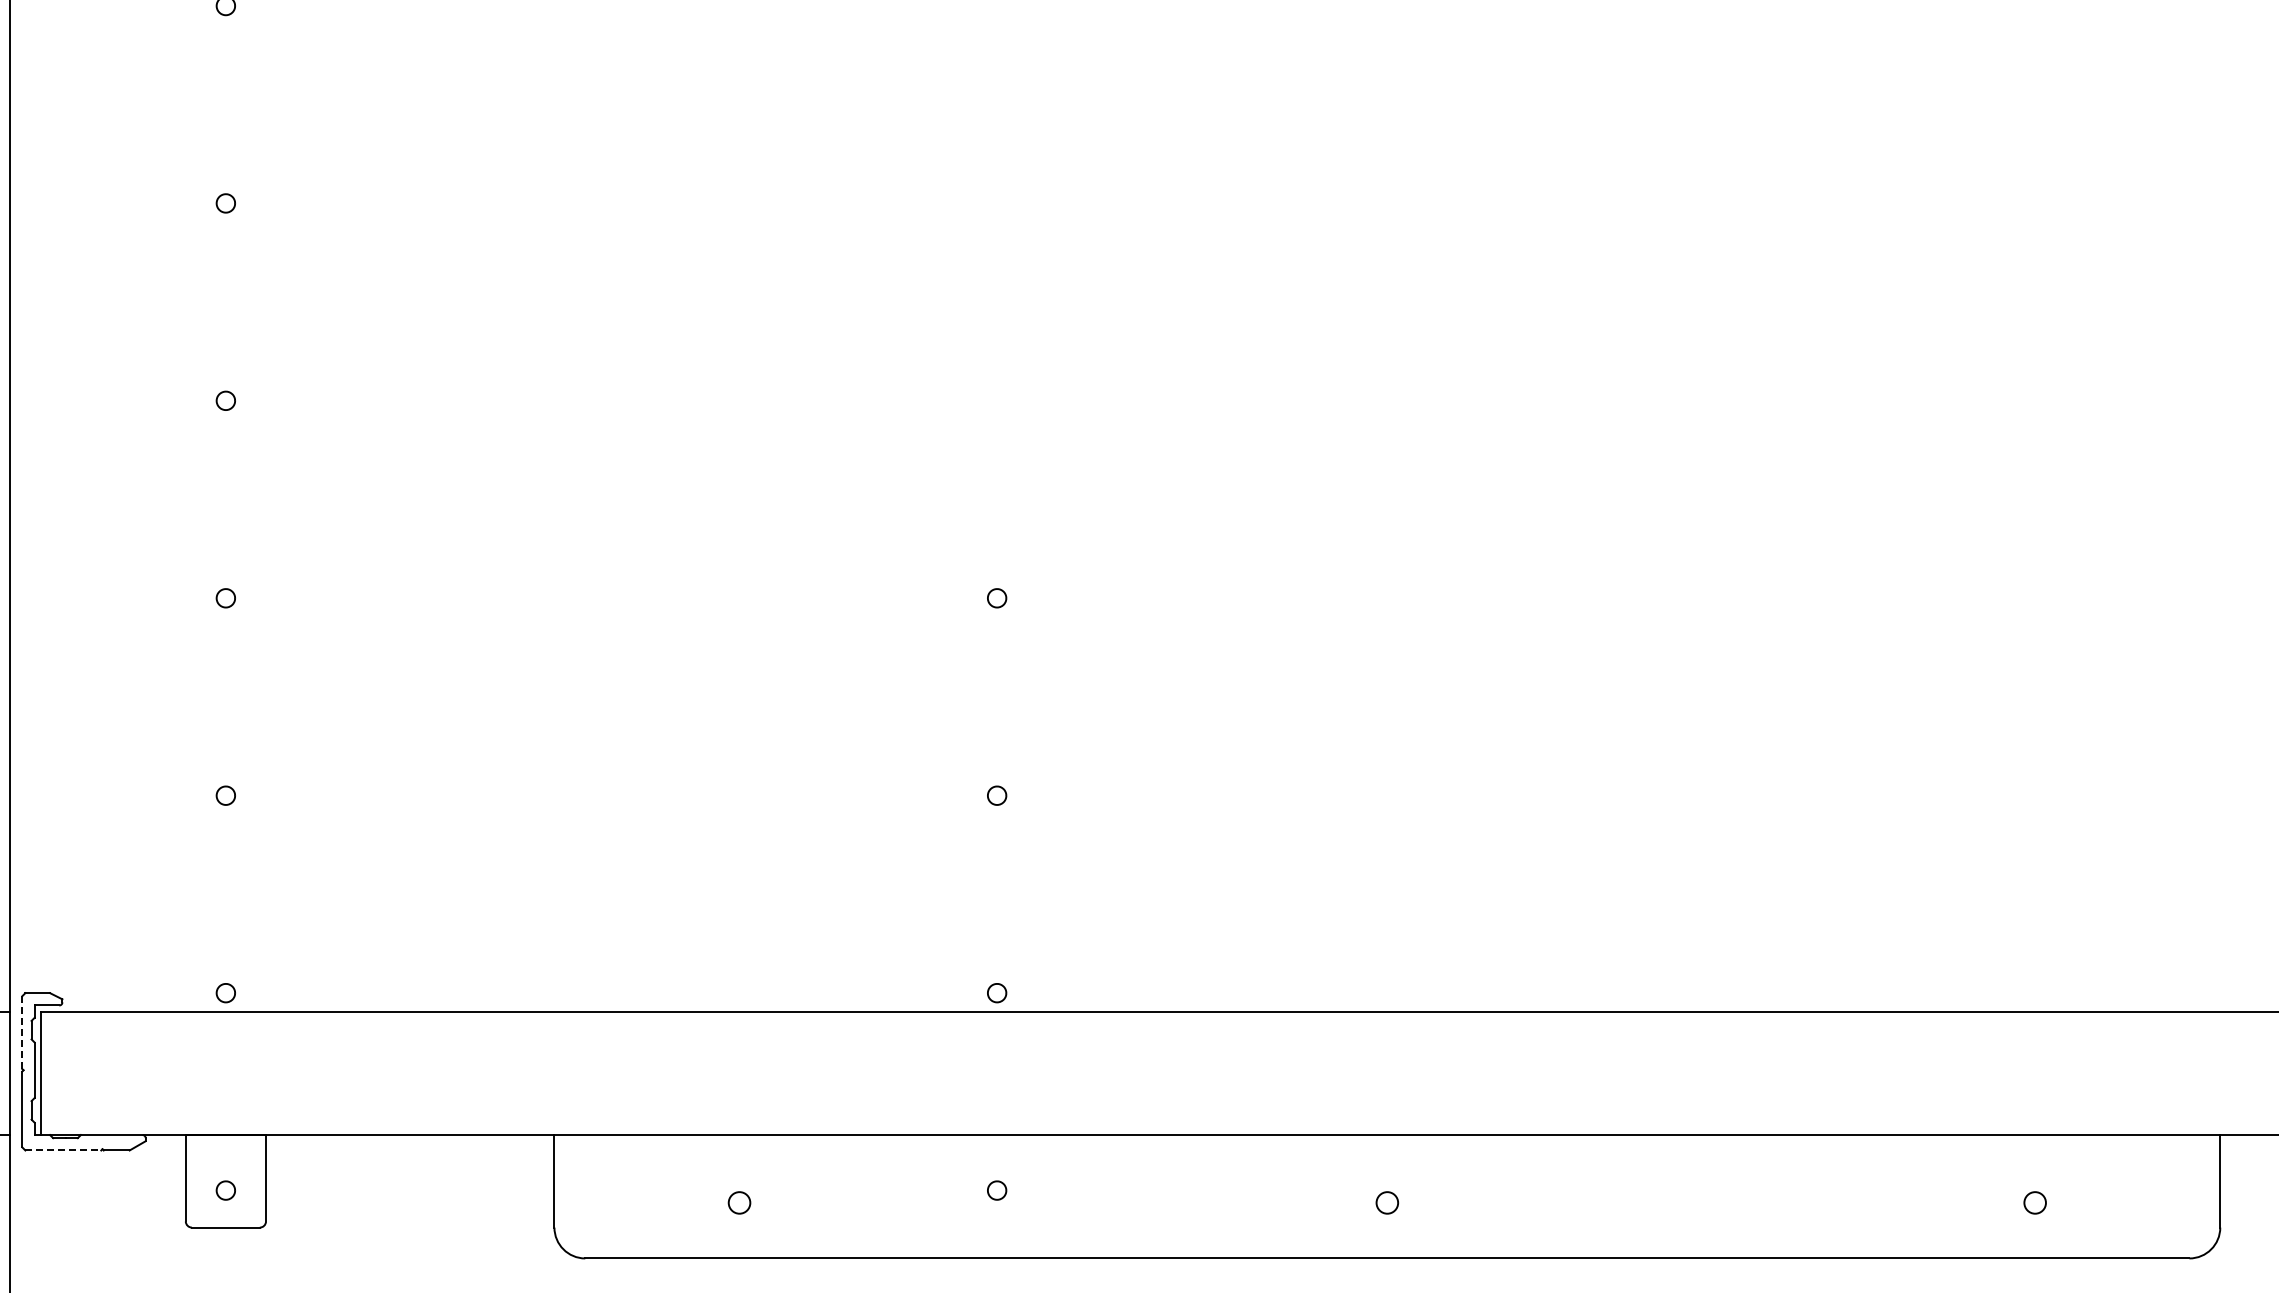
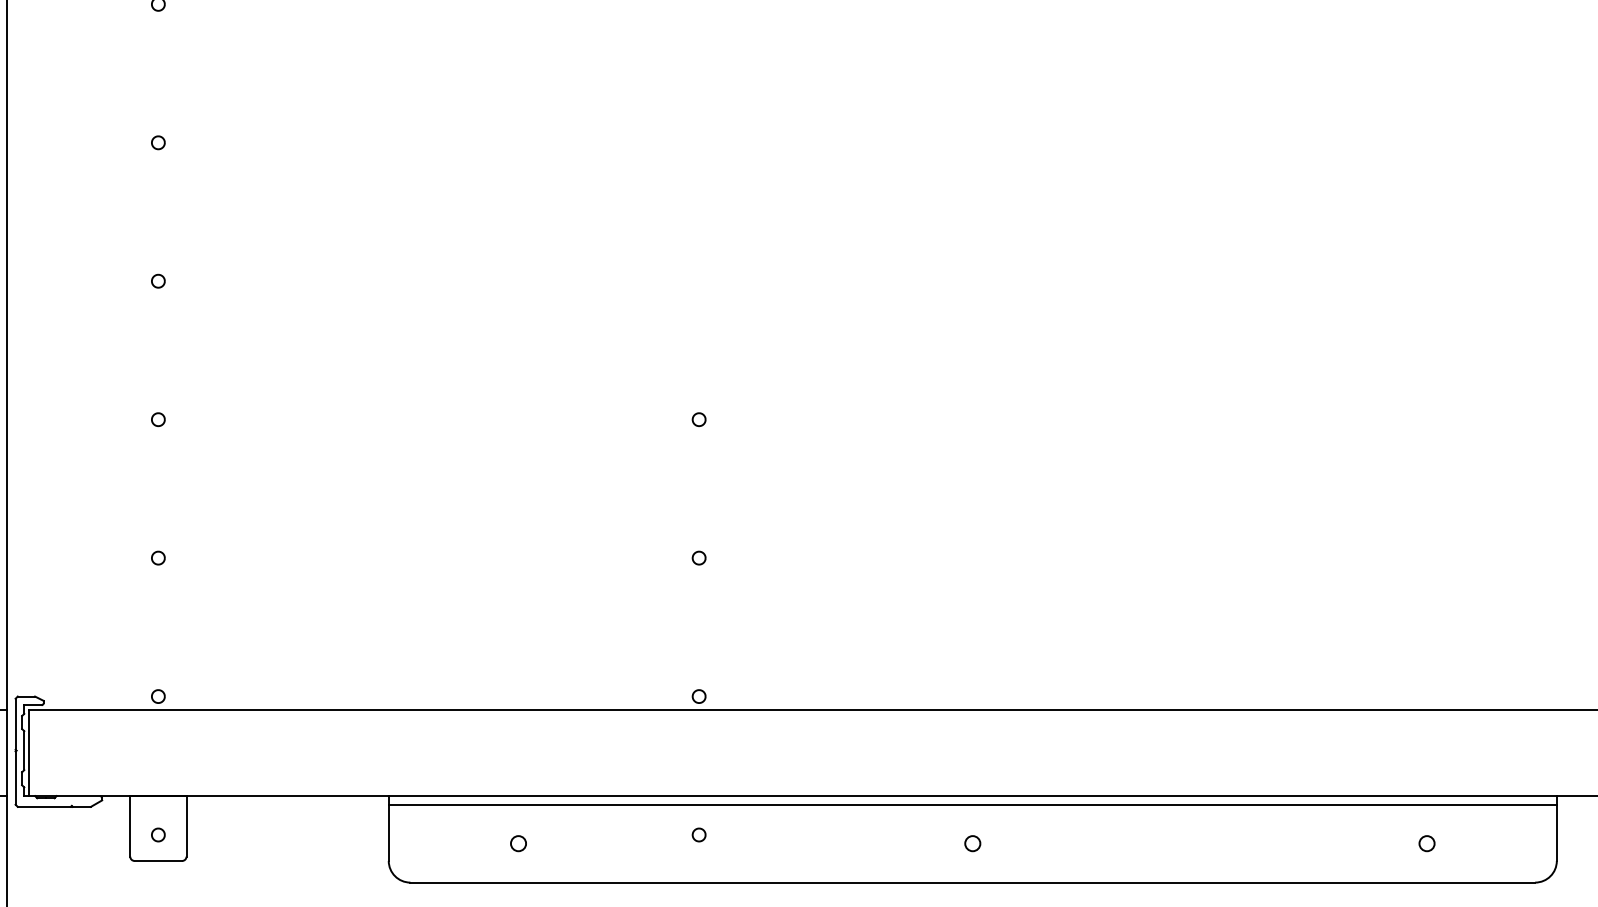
line: (22, 1033) -> (15, 724), dashed -> solid
line: (1387, 1147) -> (972, 804), added
line: (63, 1150) -> (44, 806), dashed -> solid

